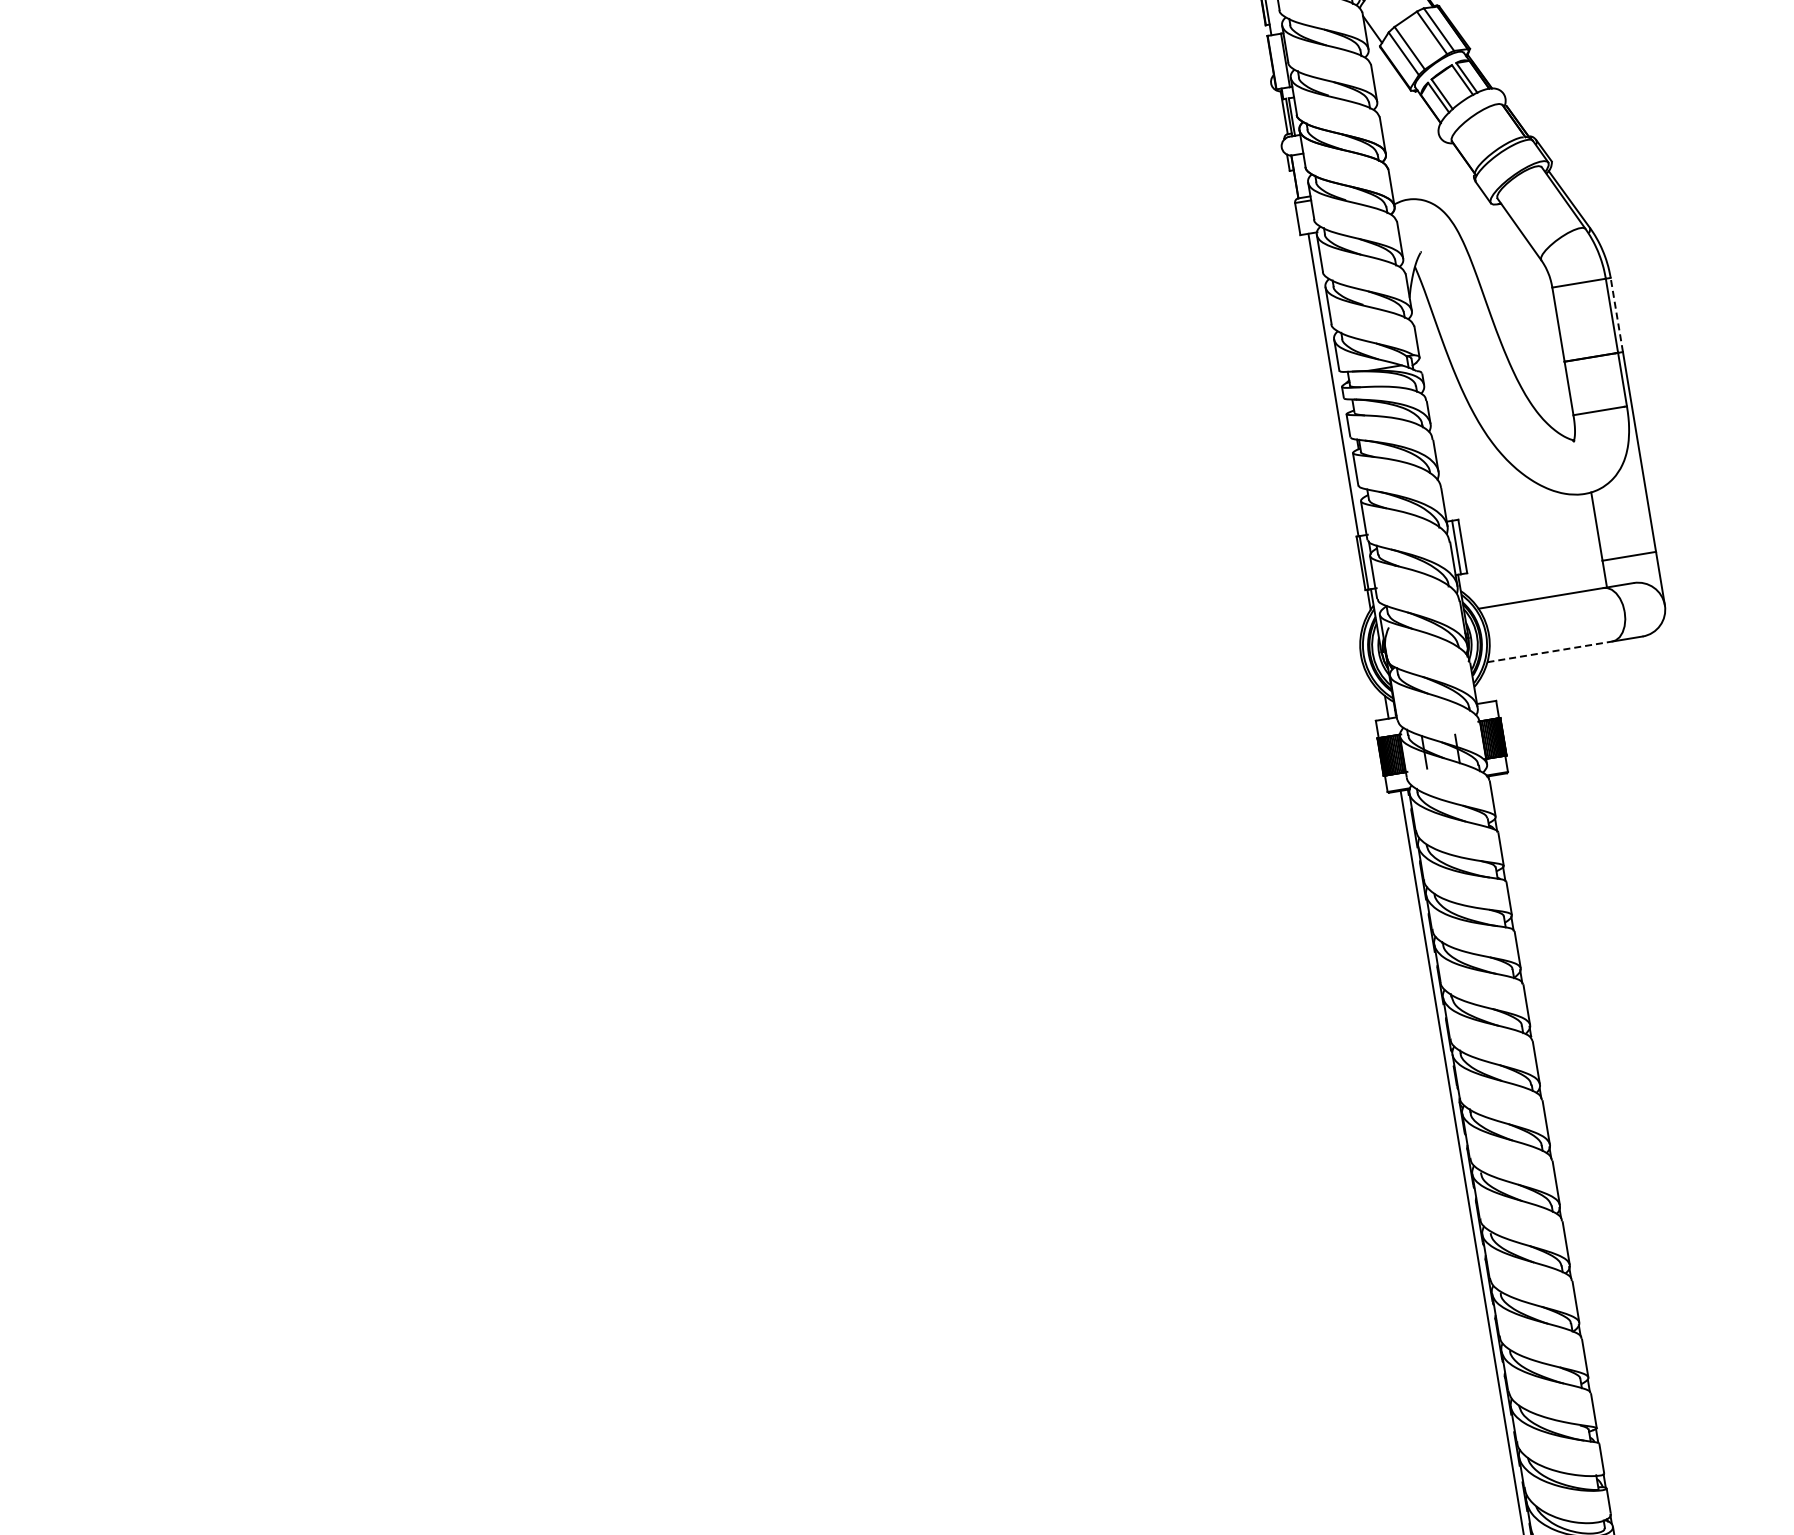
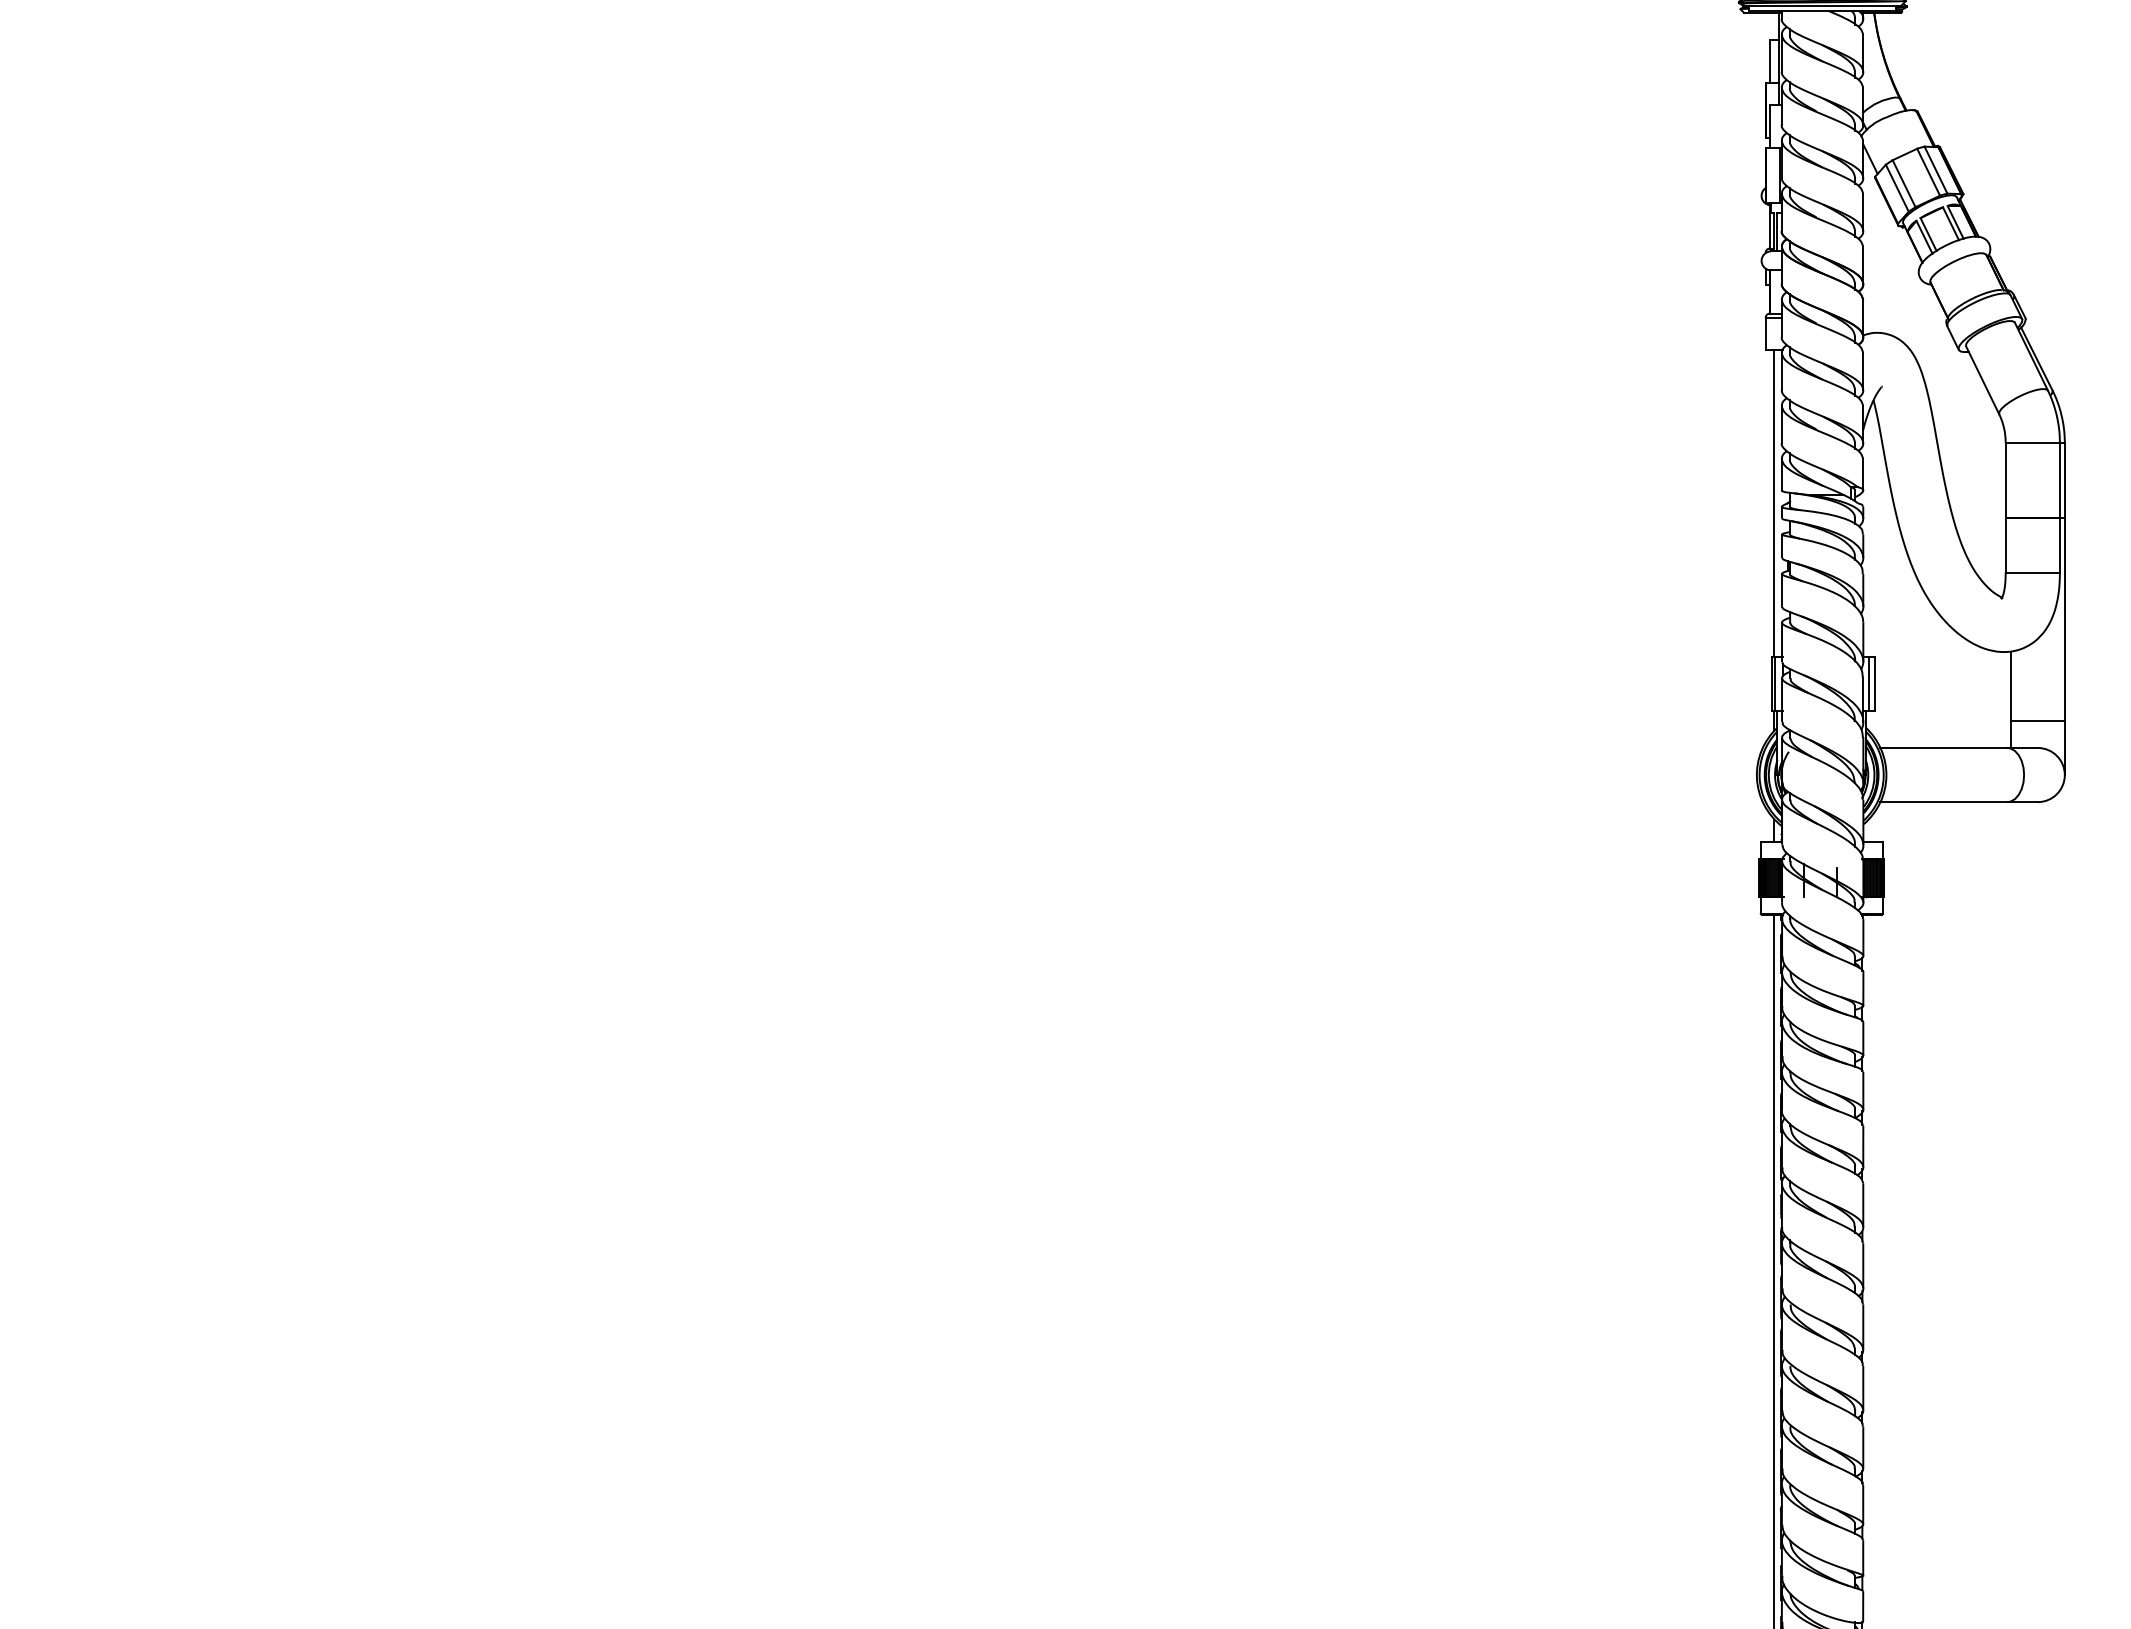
line: (1616, 314) -> (2064, 480), dashed -> solid
line: (1550, 652) -> (1944, 802), dashed -> solid

